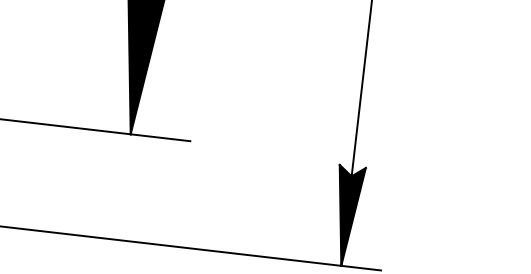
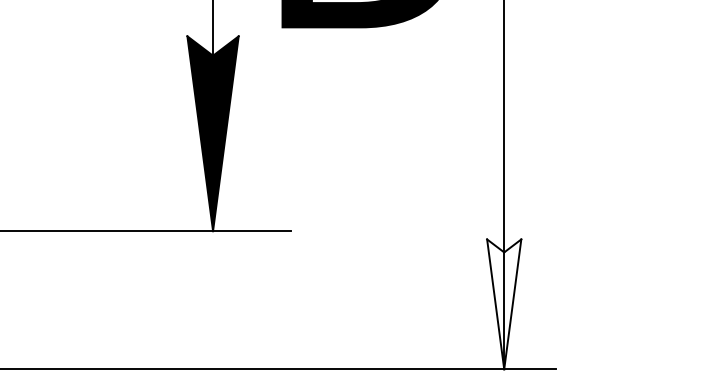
fill: (347, 216) -> (504, 304), removed

